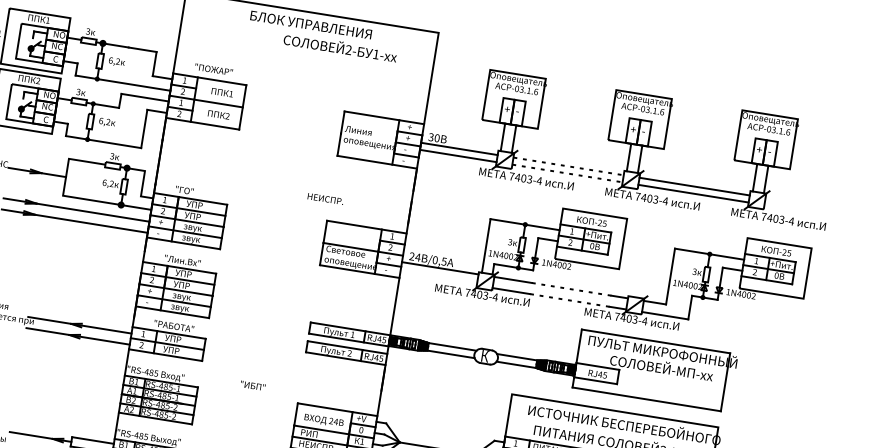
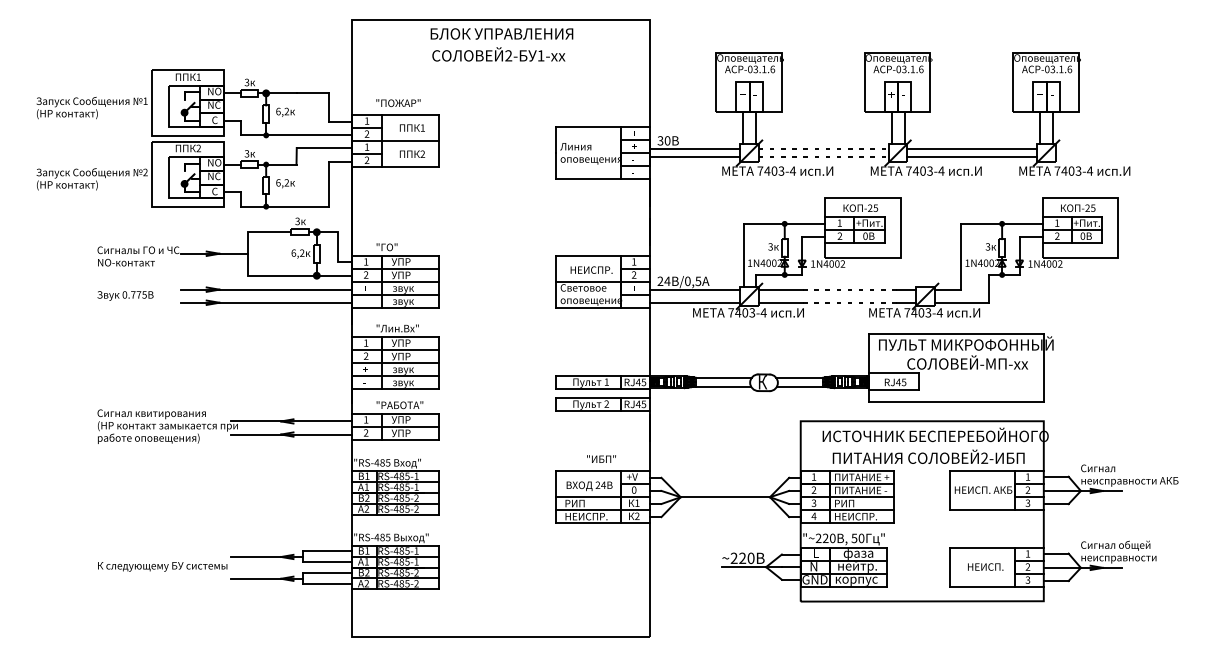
text: (340, 47) -> (498, 54), moved
text: (325, 198) -> (591, 269), moved
line: (438, 279) -> (694, 302), added
text: (253, 385) -> (601, 458), moved

